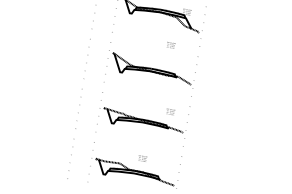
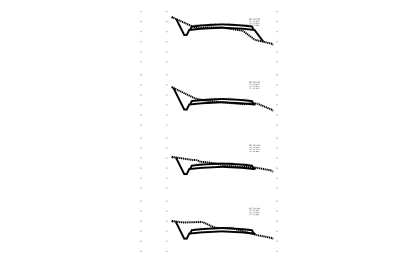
text: (171, 44) -> (254, 84), moved
text: (142, 158) -> (254, 211), moved

